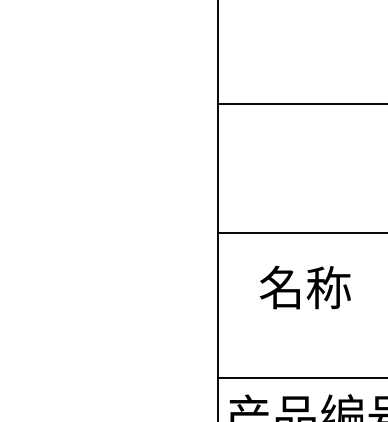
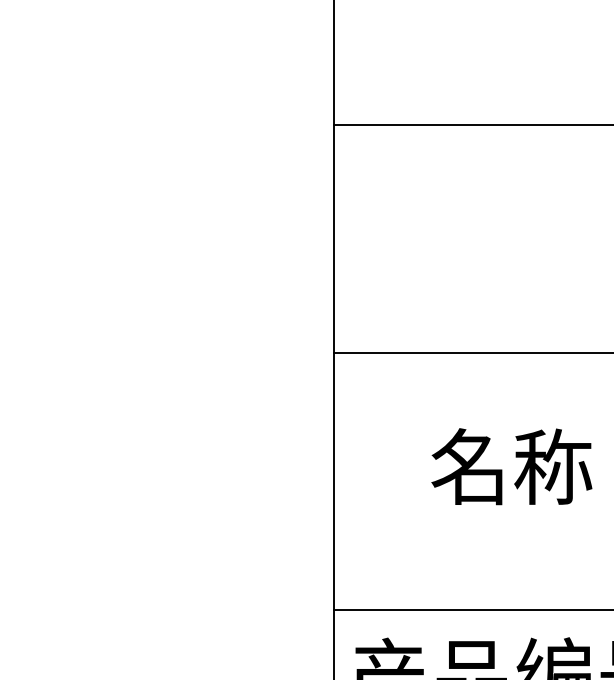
text: (304, 287) -> (510, 466), moved

